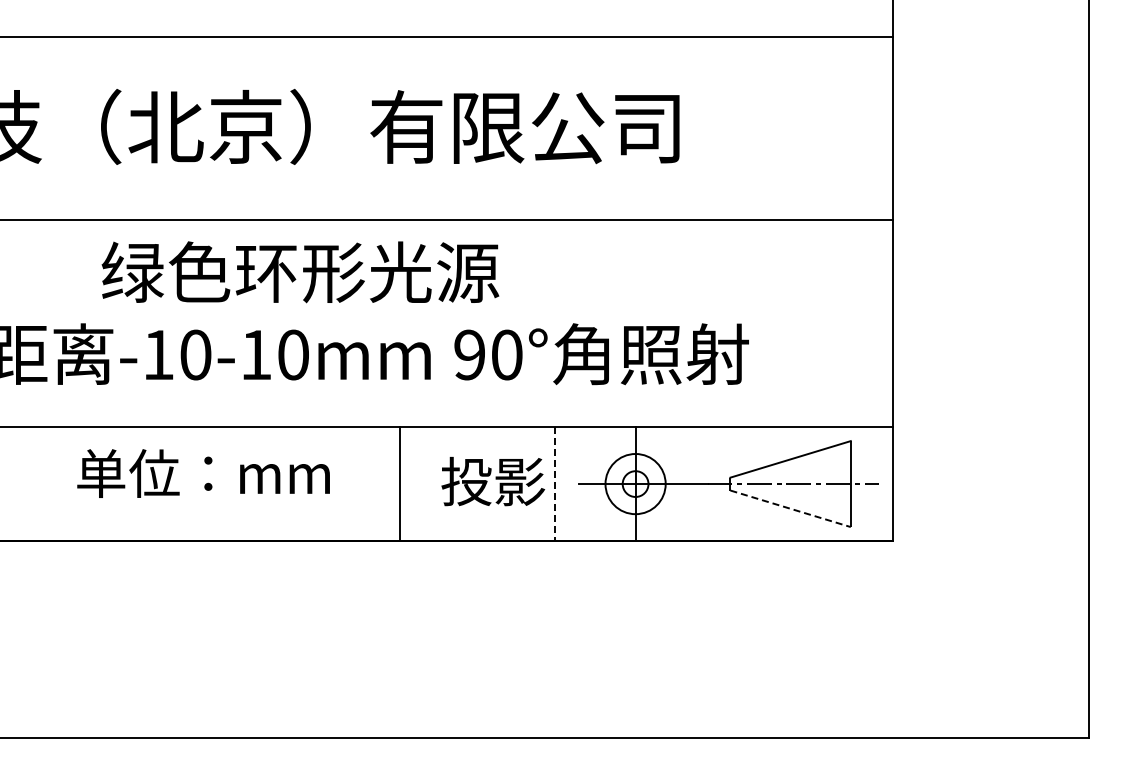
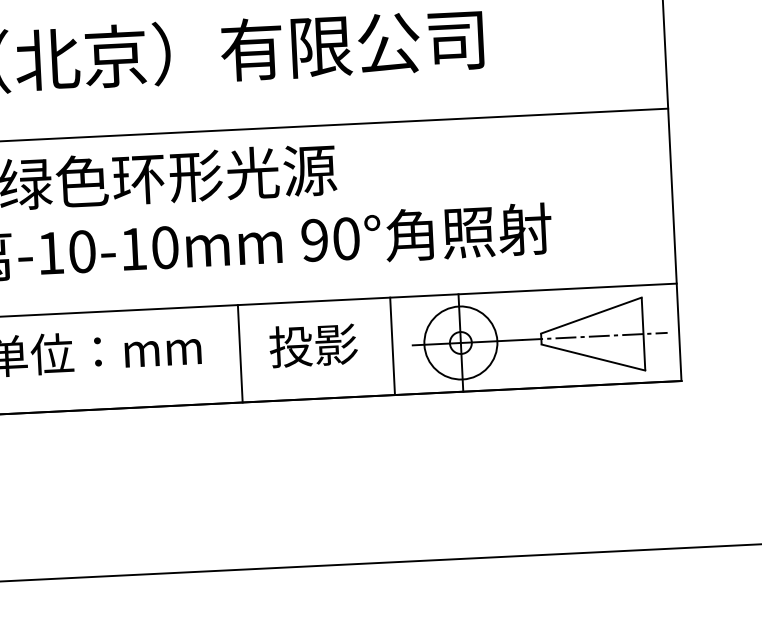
text: (493, 481) -> (313, 345), moved
line: (399, 483) -> (240, 353), moved
line: (555, 484) -> (392, 346), dashed -> solid
circle: (635, 484) -> (460, 343), size x1.43
line: (790, 508) -> (593, 357), dashed -> solid

